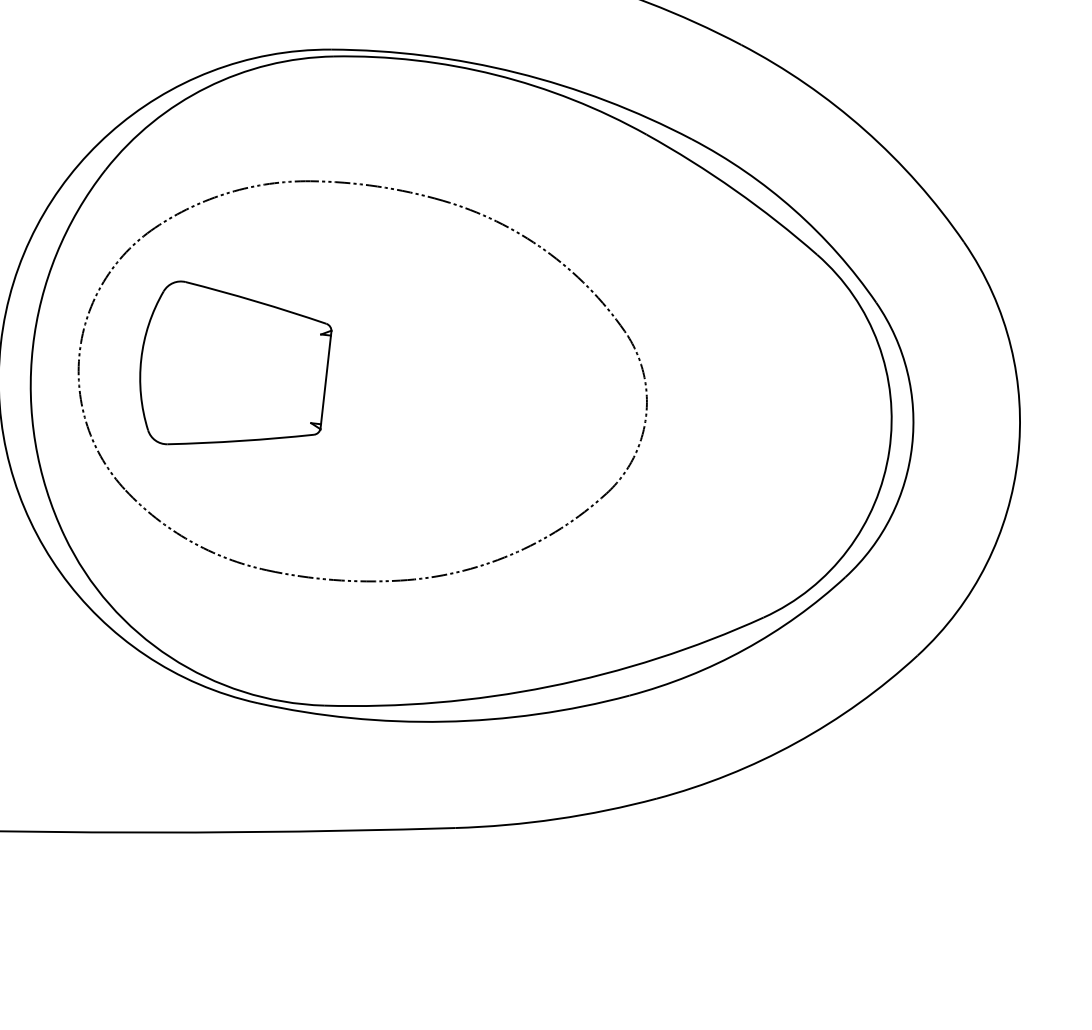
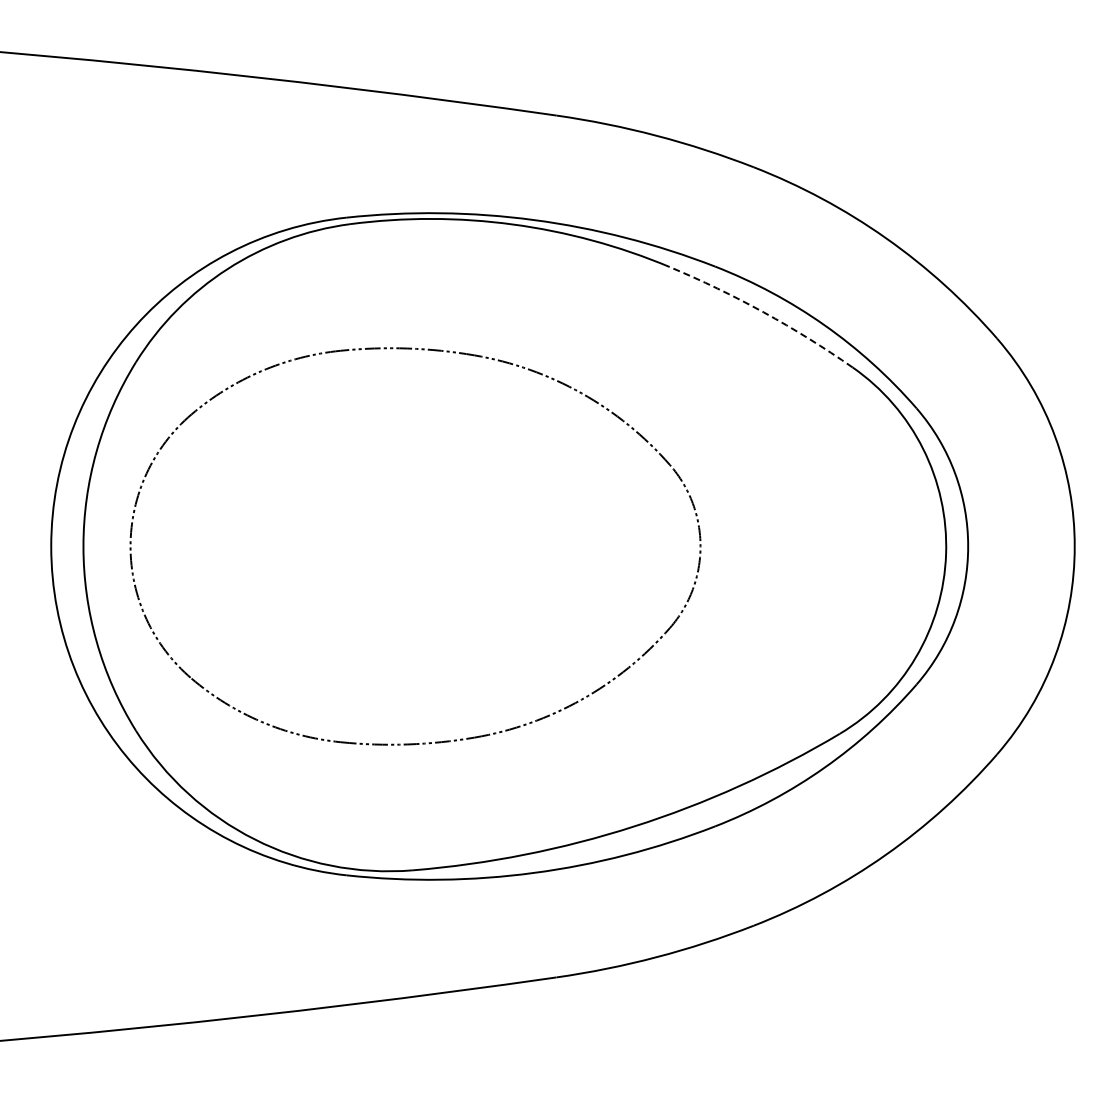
arc: (734, 190) -> (763, 312), solid -> dashed
part: (233, 369) -> (285, 546), removed

